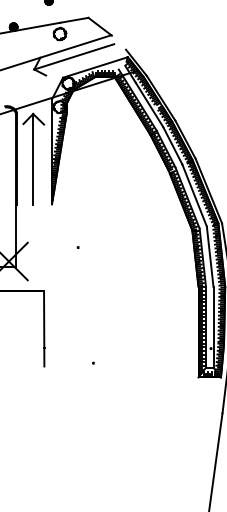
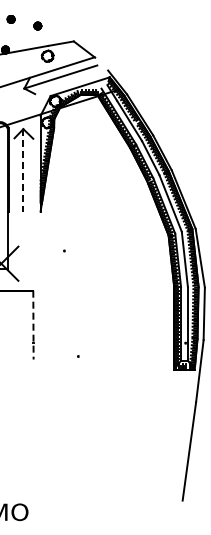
line: (33, 159) -> (23, 170), solid -> dashed
line: (44, 329) -> (33, 325), solid -> dashed

